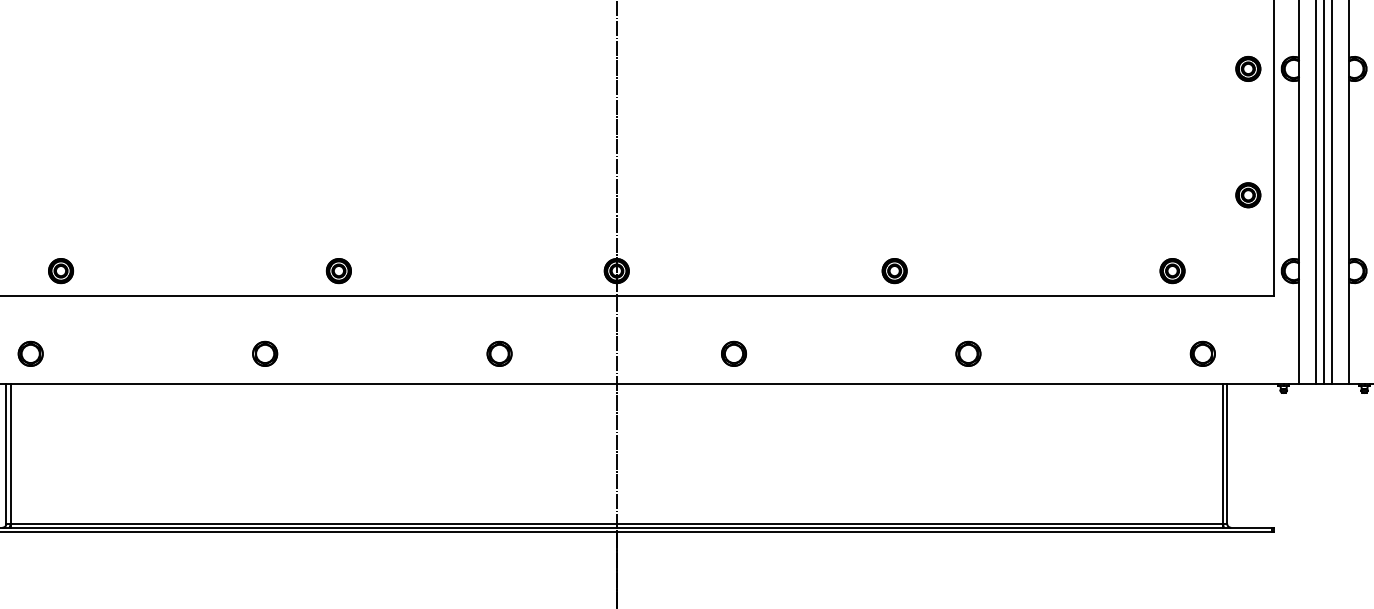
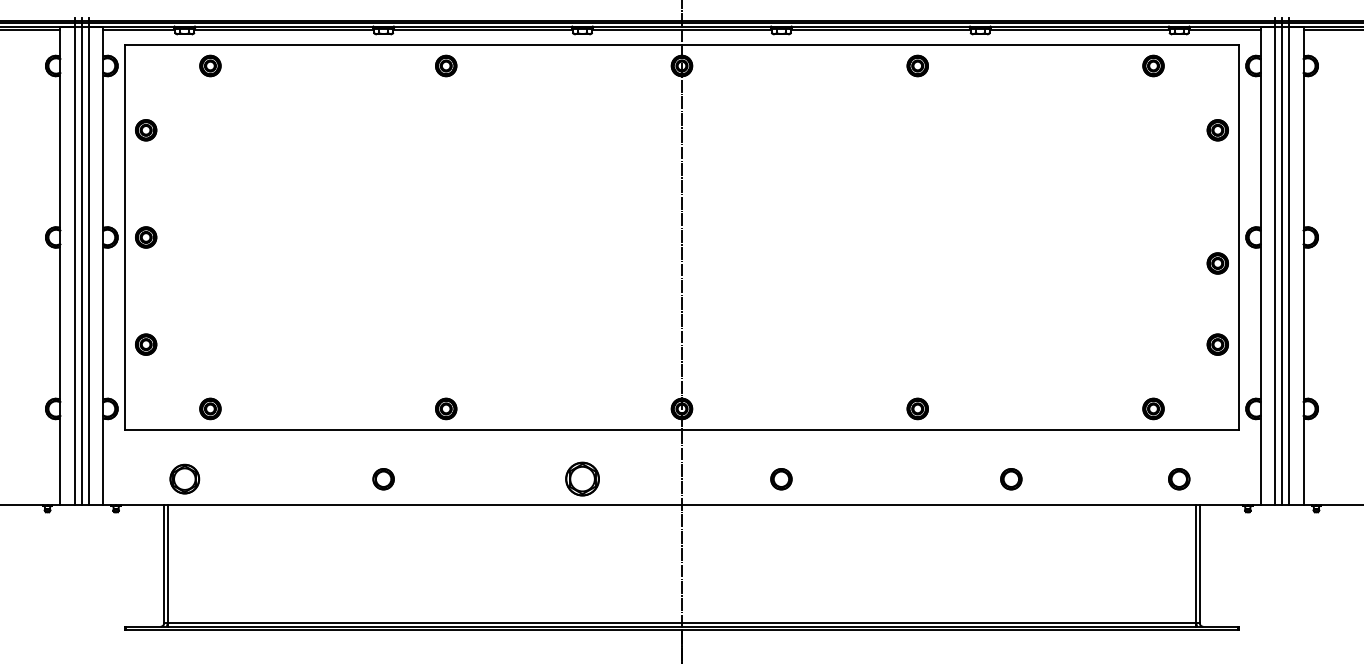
part: (1247, 68) -> (1217, 263), moved
part: (30, 354) -> (184, 479), size x1.4
part: (499, 354) -> (582, 479), size x1.6
part: (968, 354) -> (1011, 479), moved

